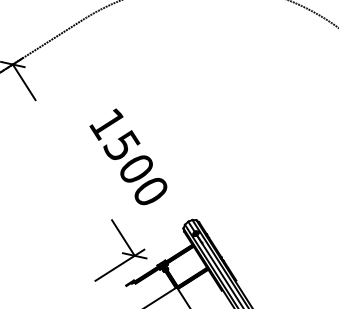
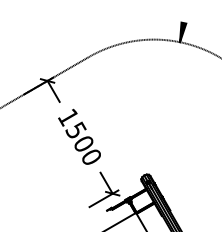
text: (128, 156) -> (79, 136), moved

